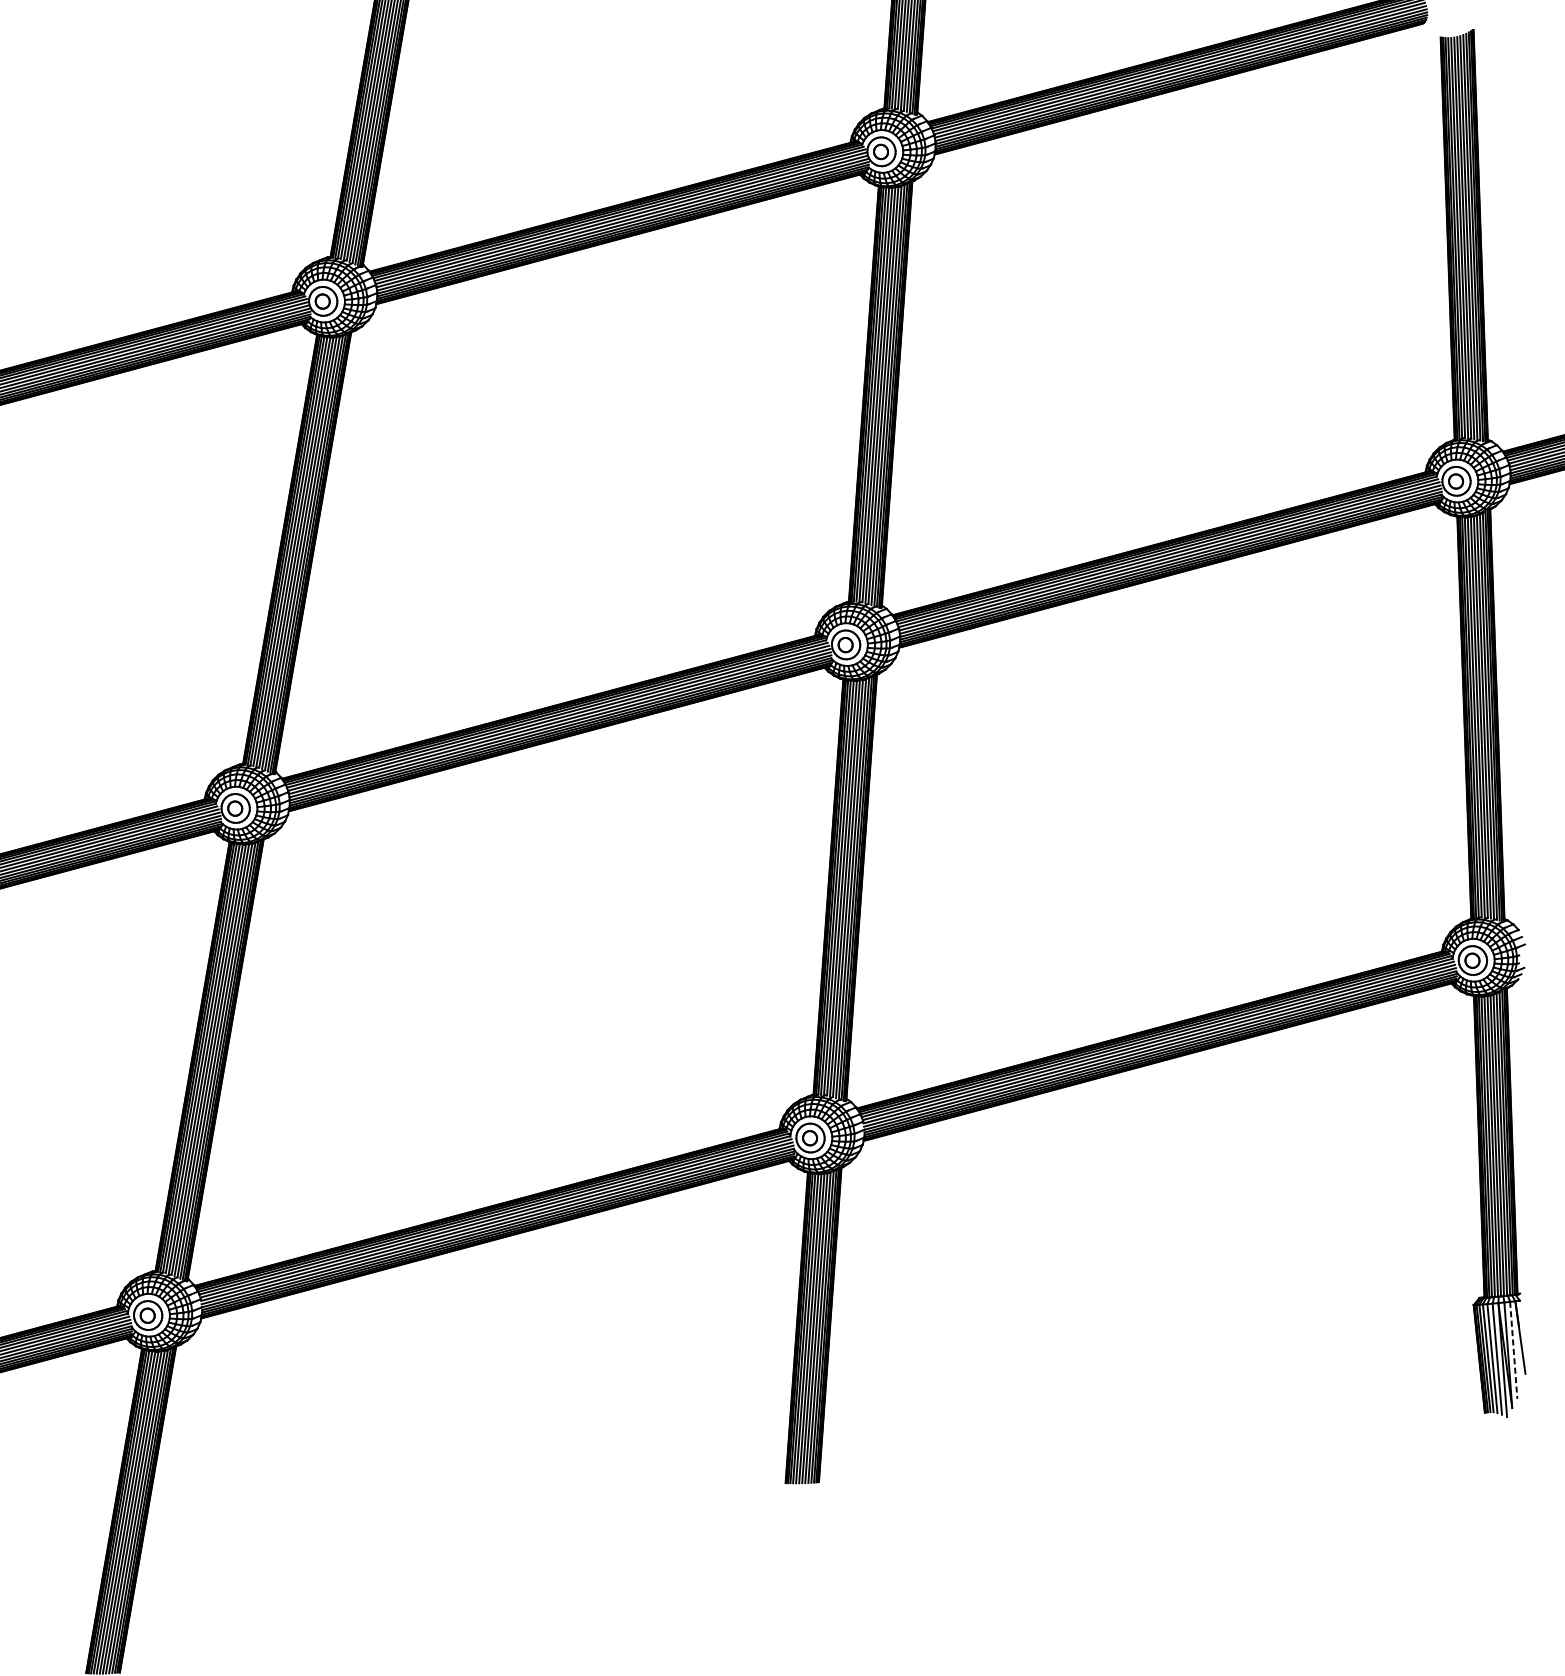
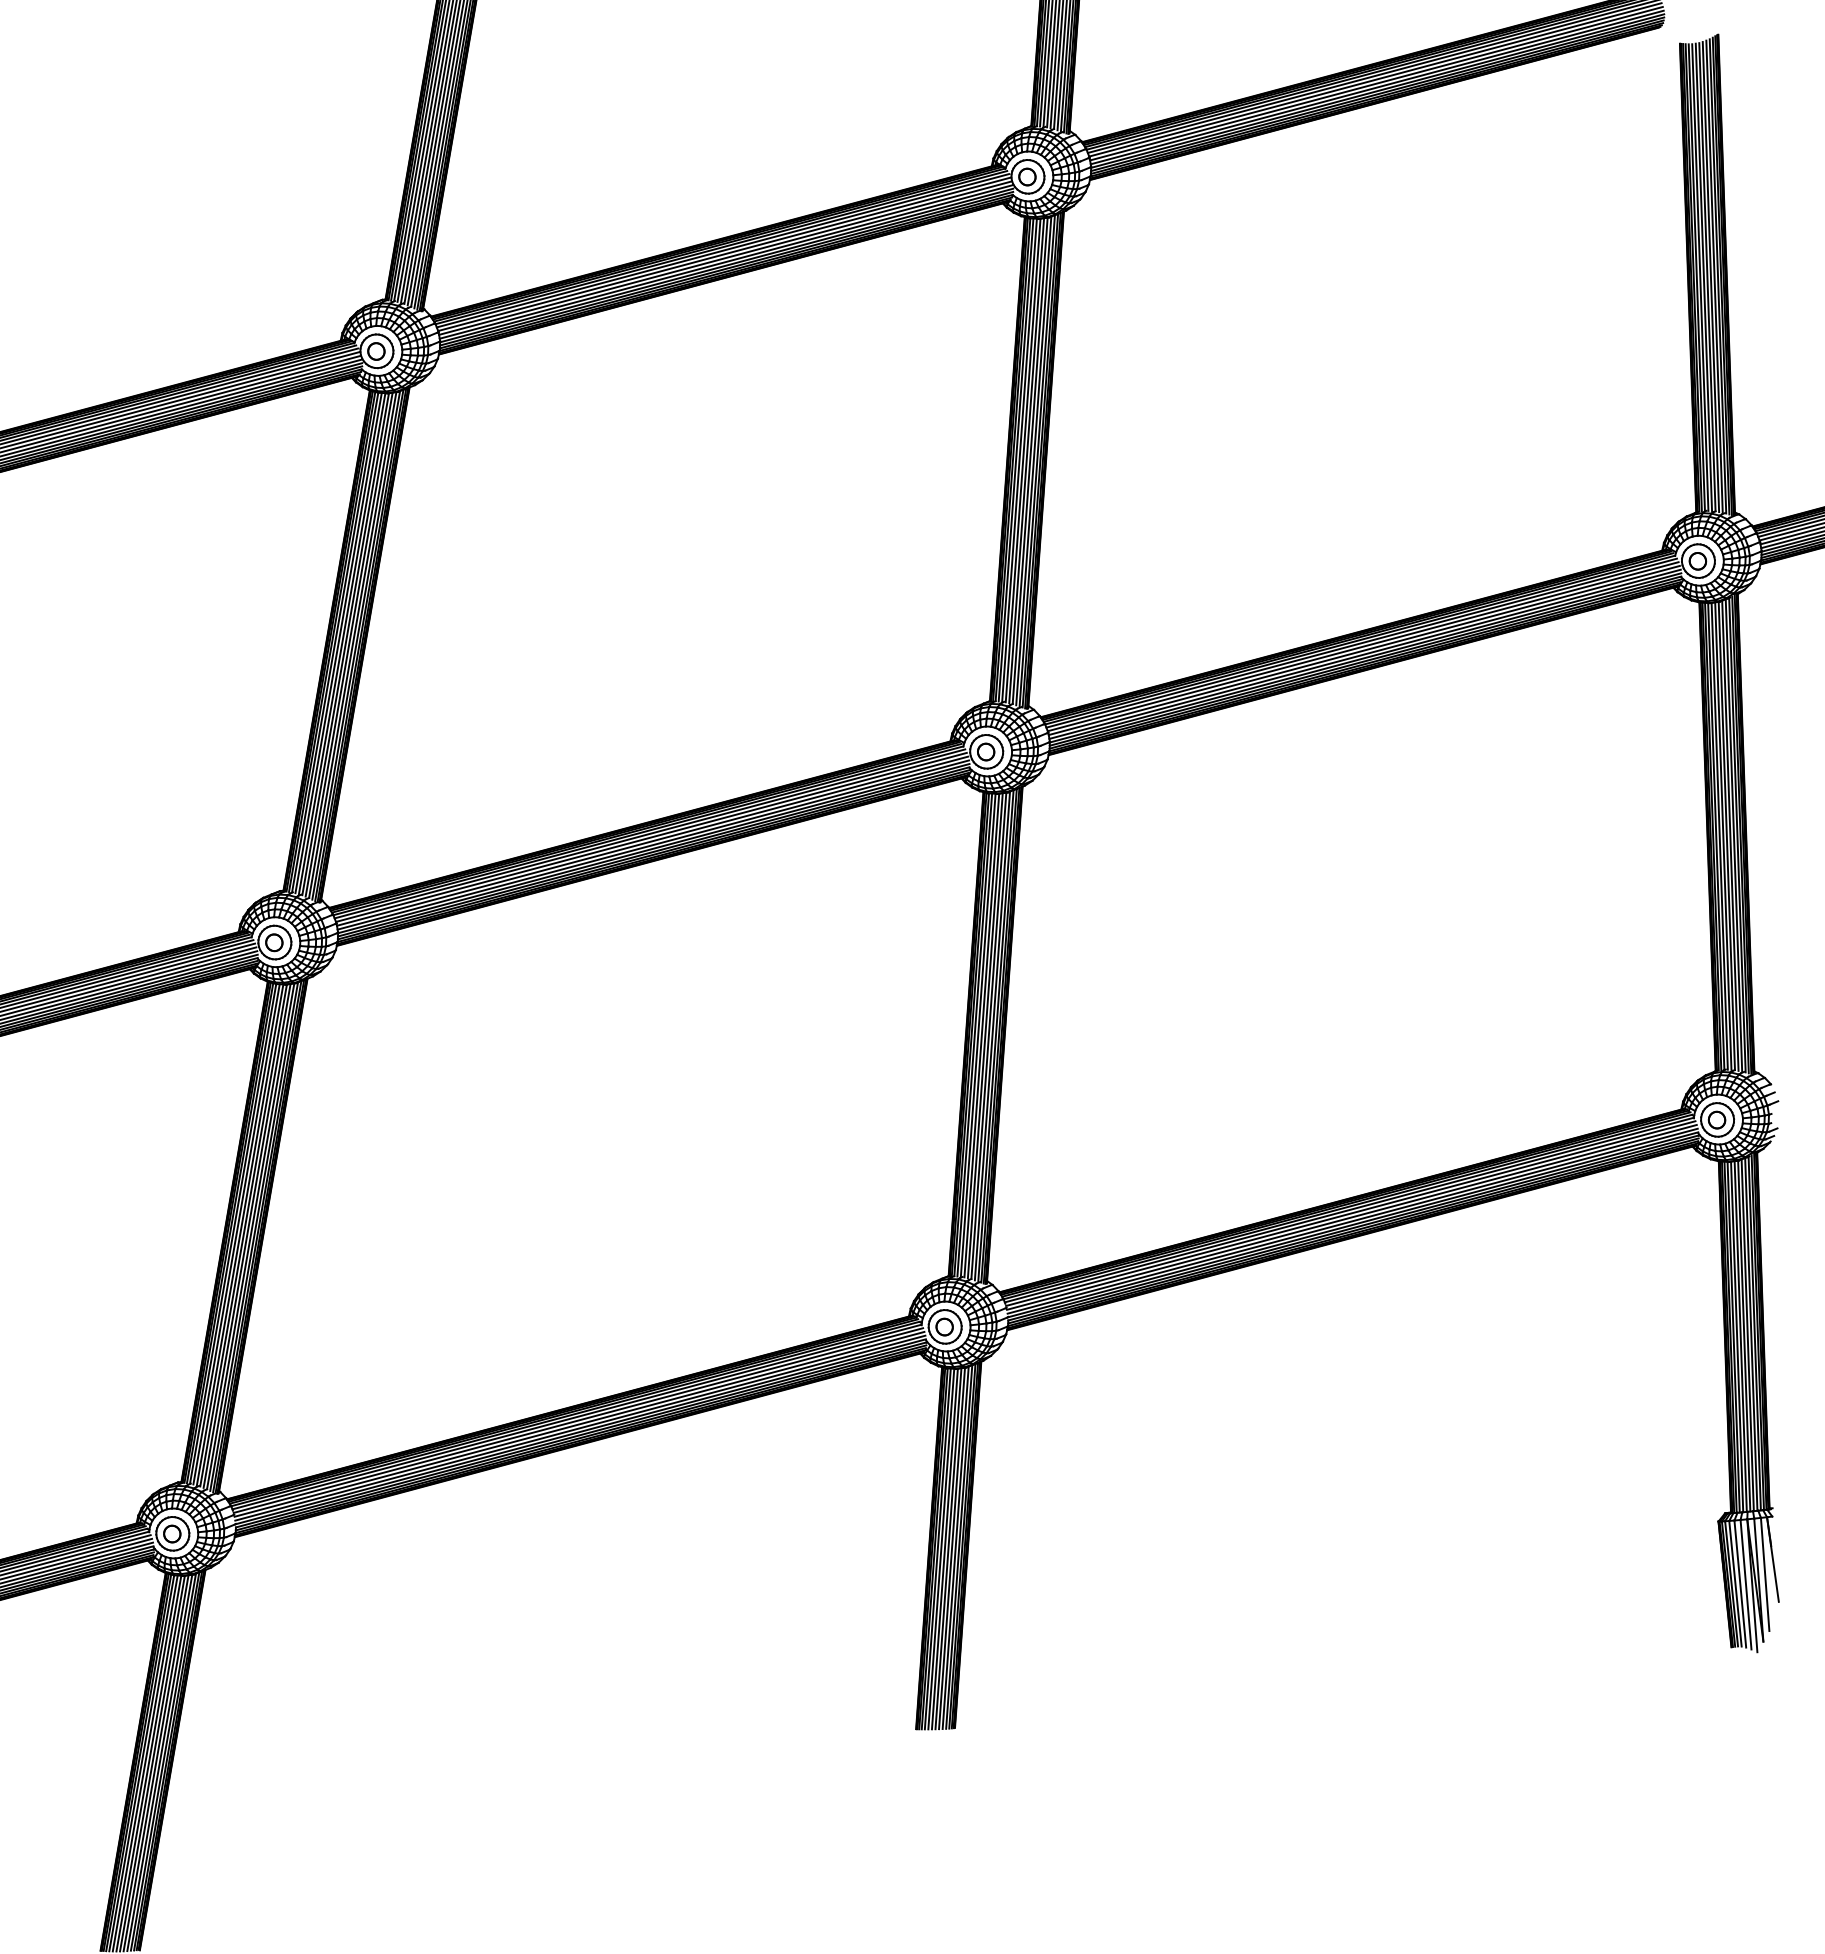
line: (1514, 1350) -> (1765, 1574), dashed -> solid

